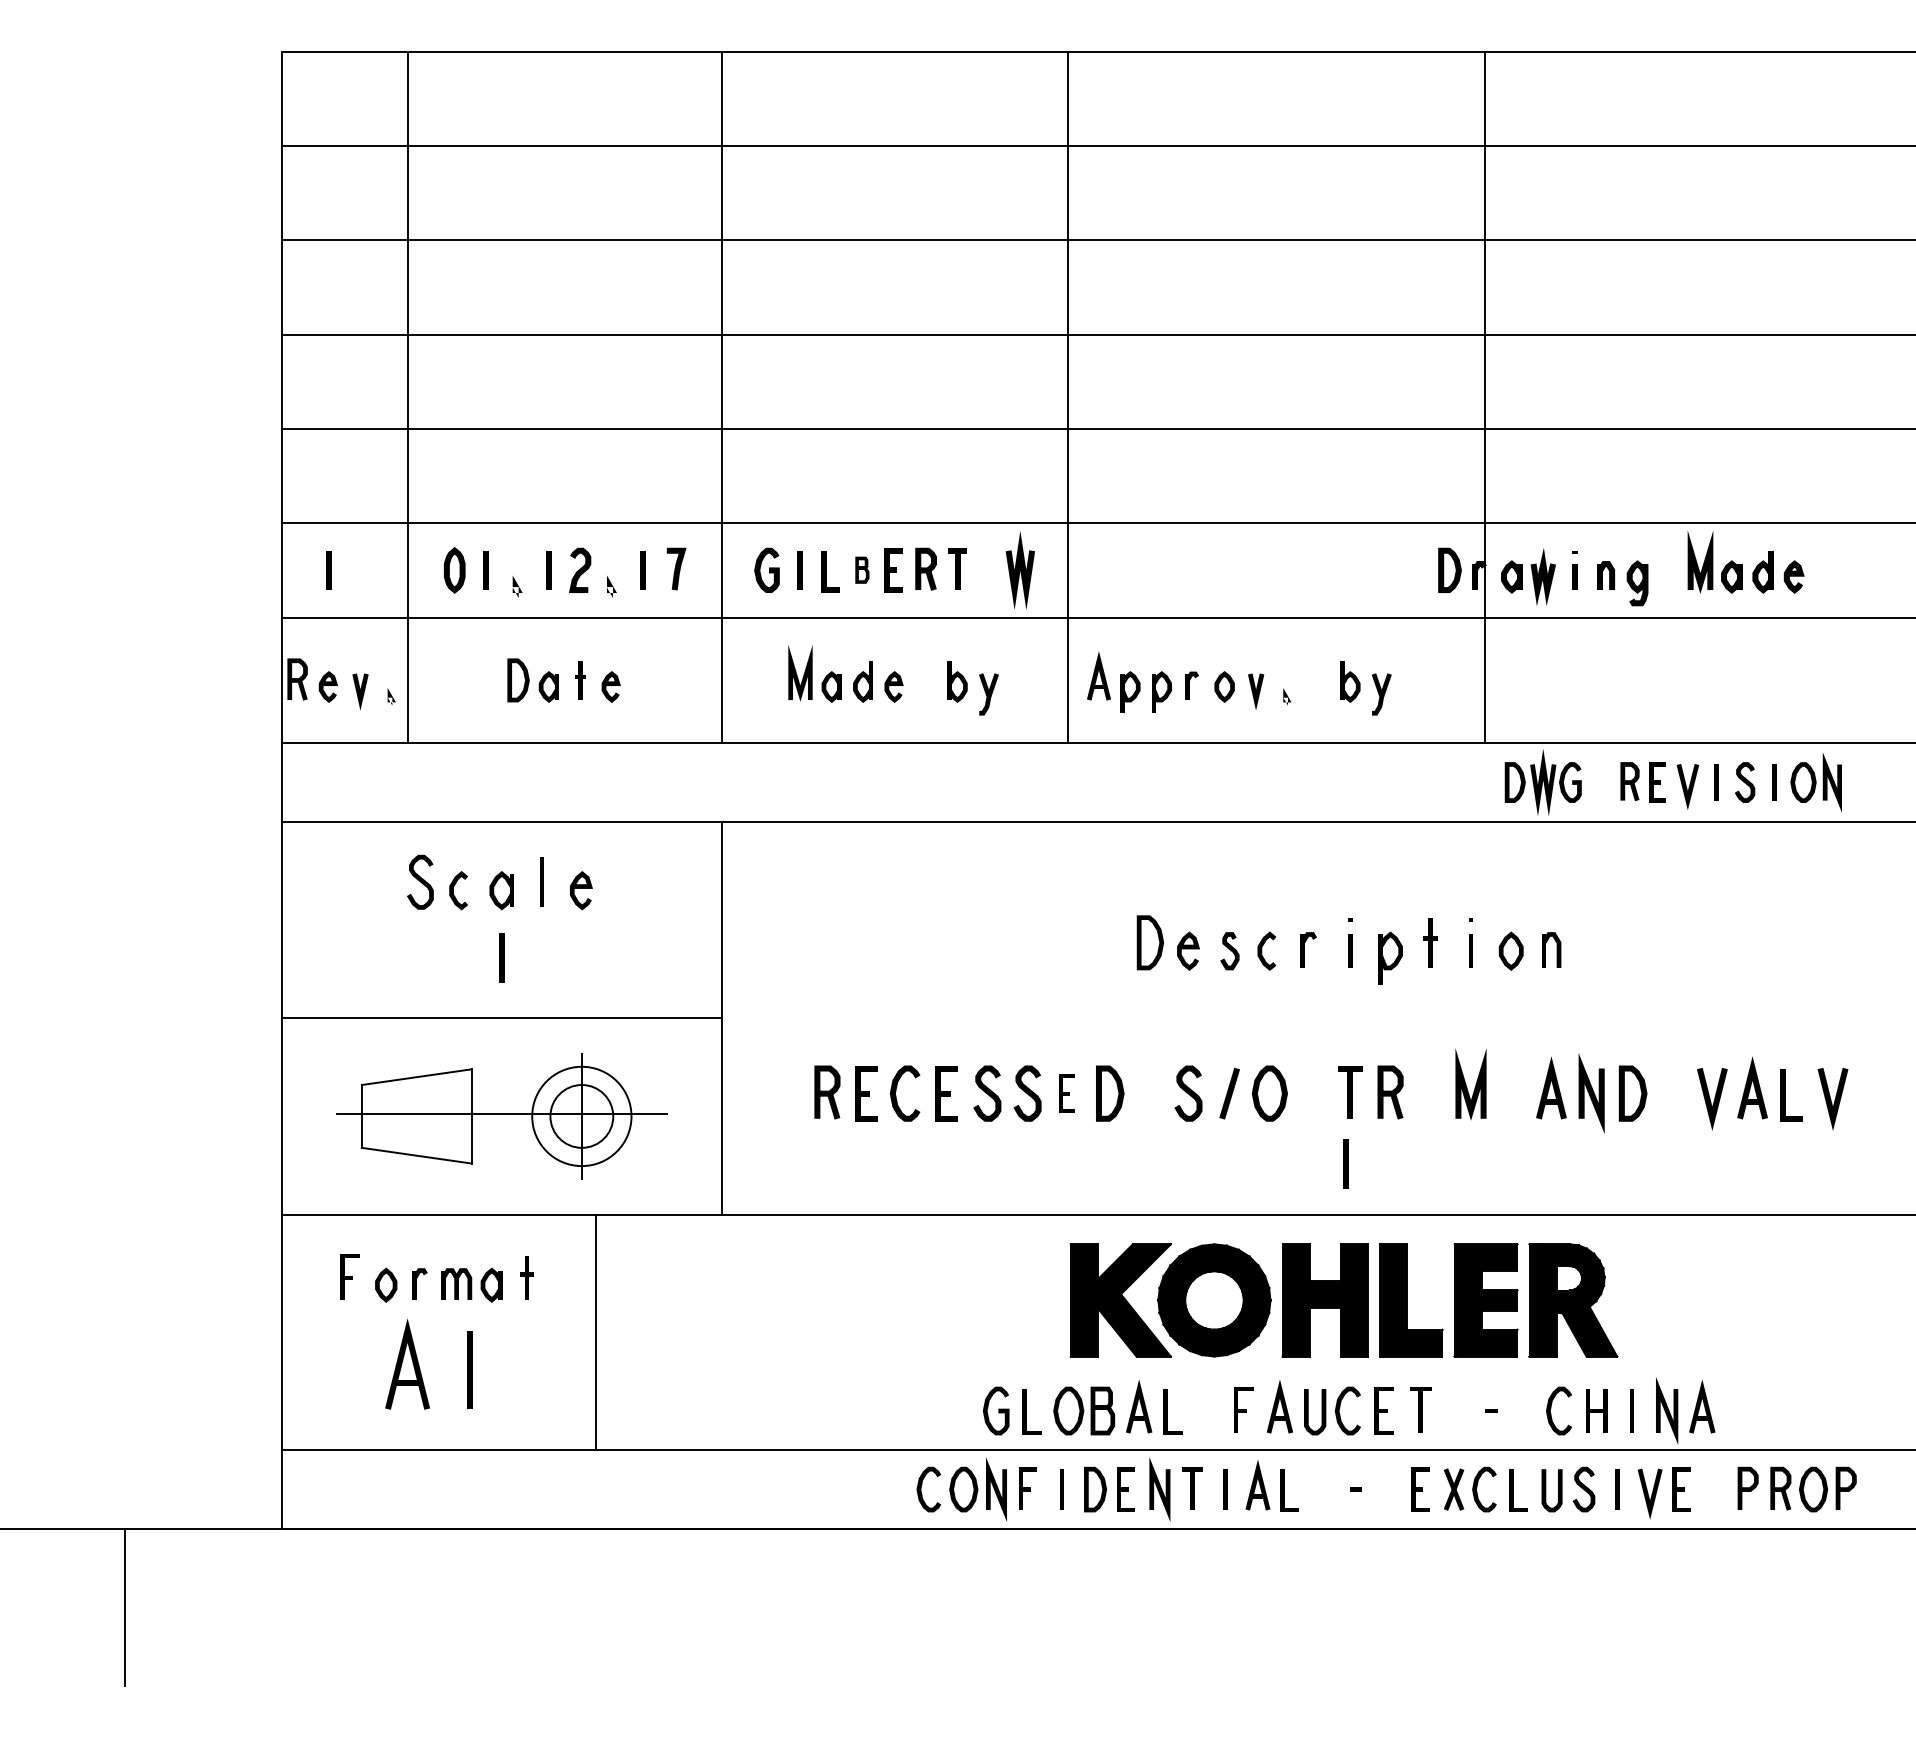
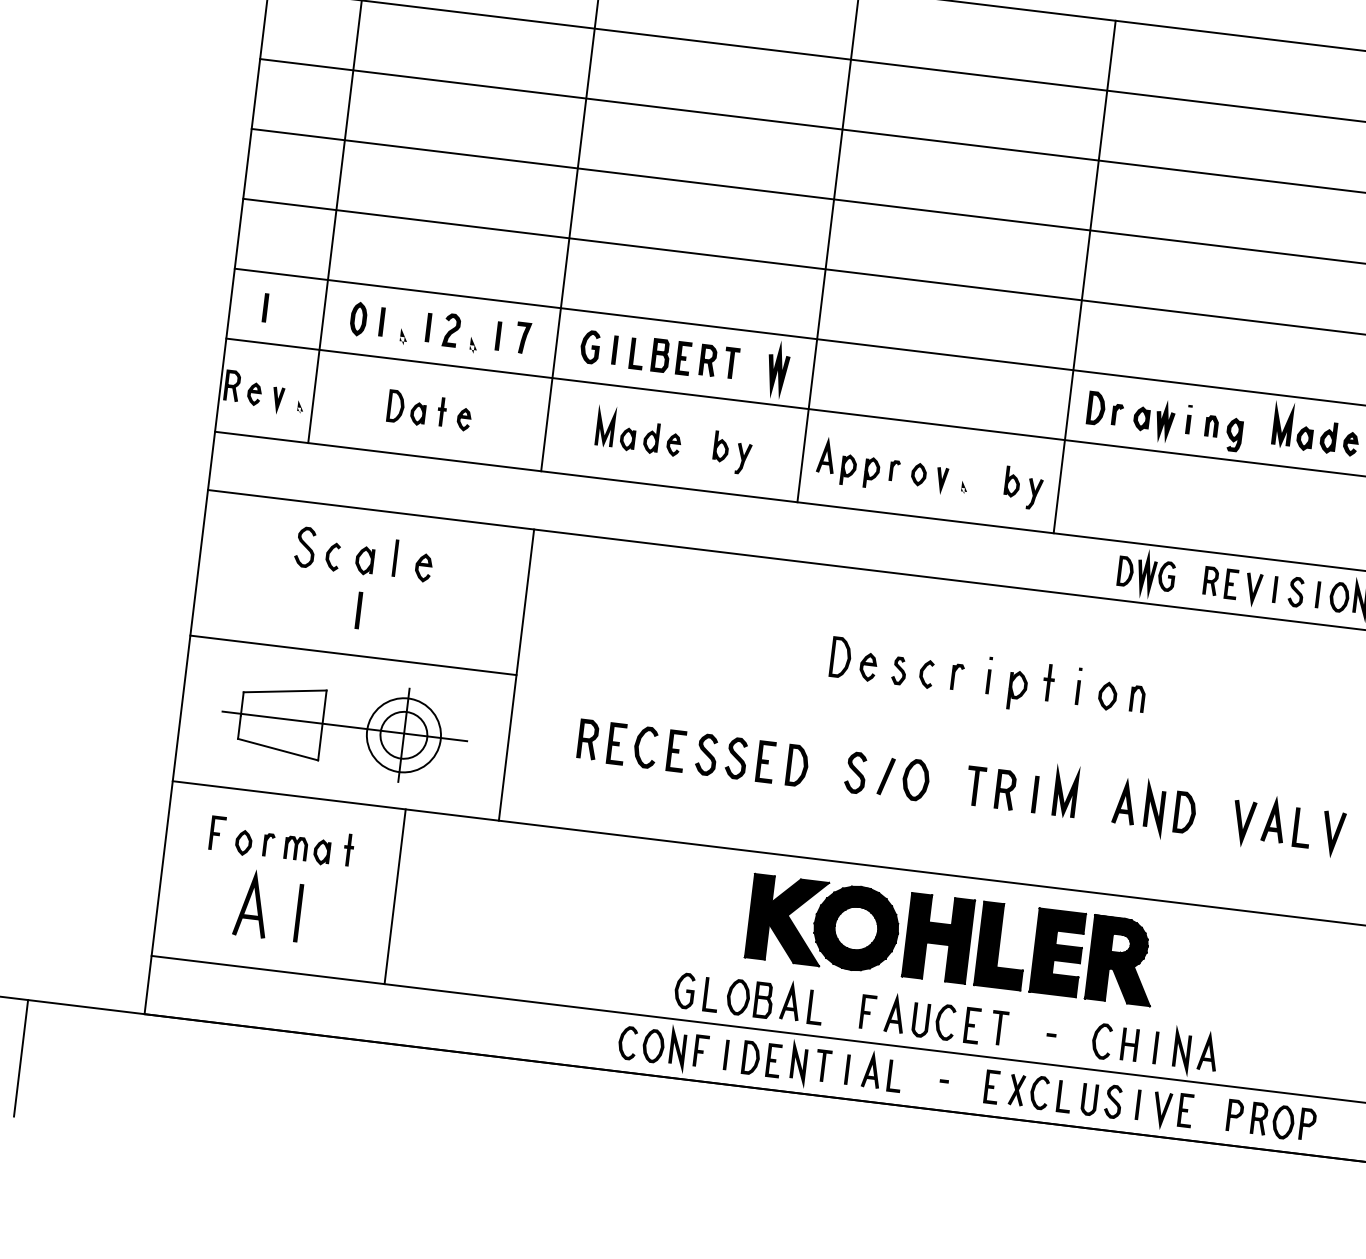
line: (1485, 397) -> (1084, 276), moved
part: (862, 569) -> (661, 355), size x1.67
part: (1067, 1093) -> (765, 761), size x1.43
line: (1345, 1163) -> (1035, 794), moved

